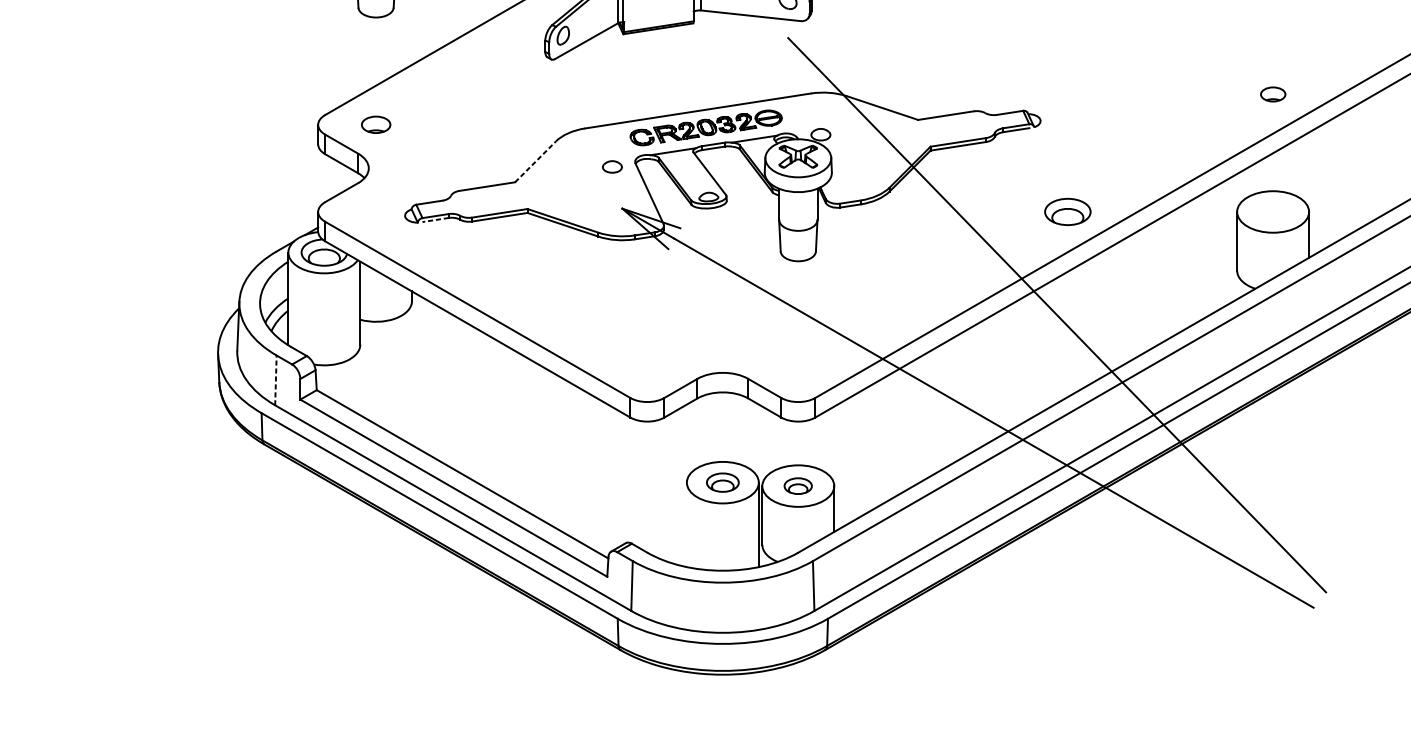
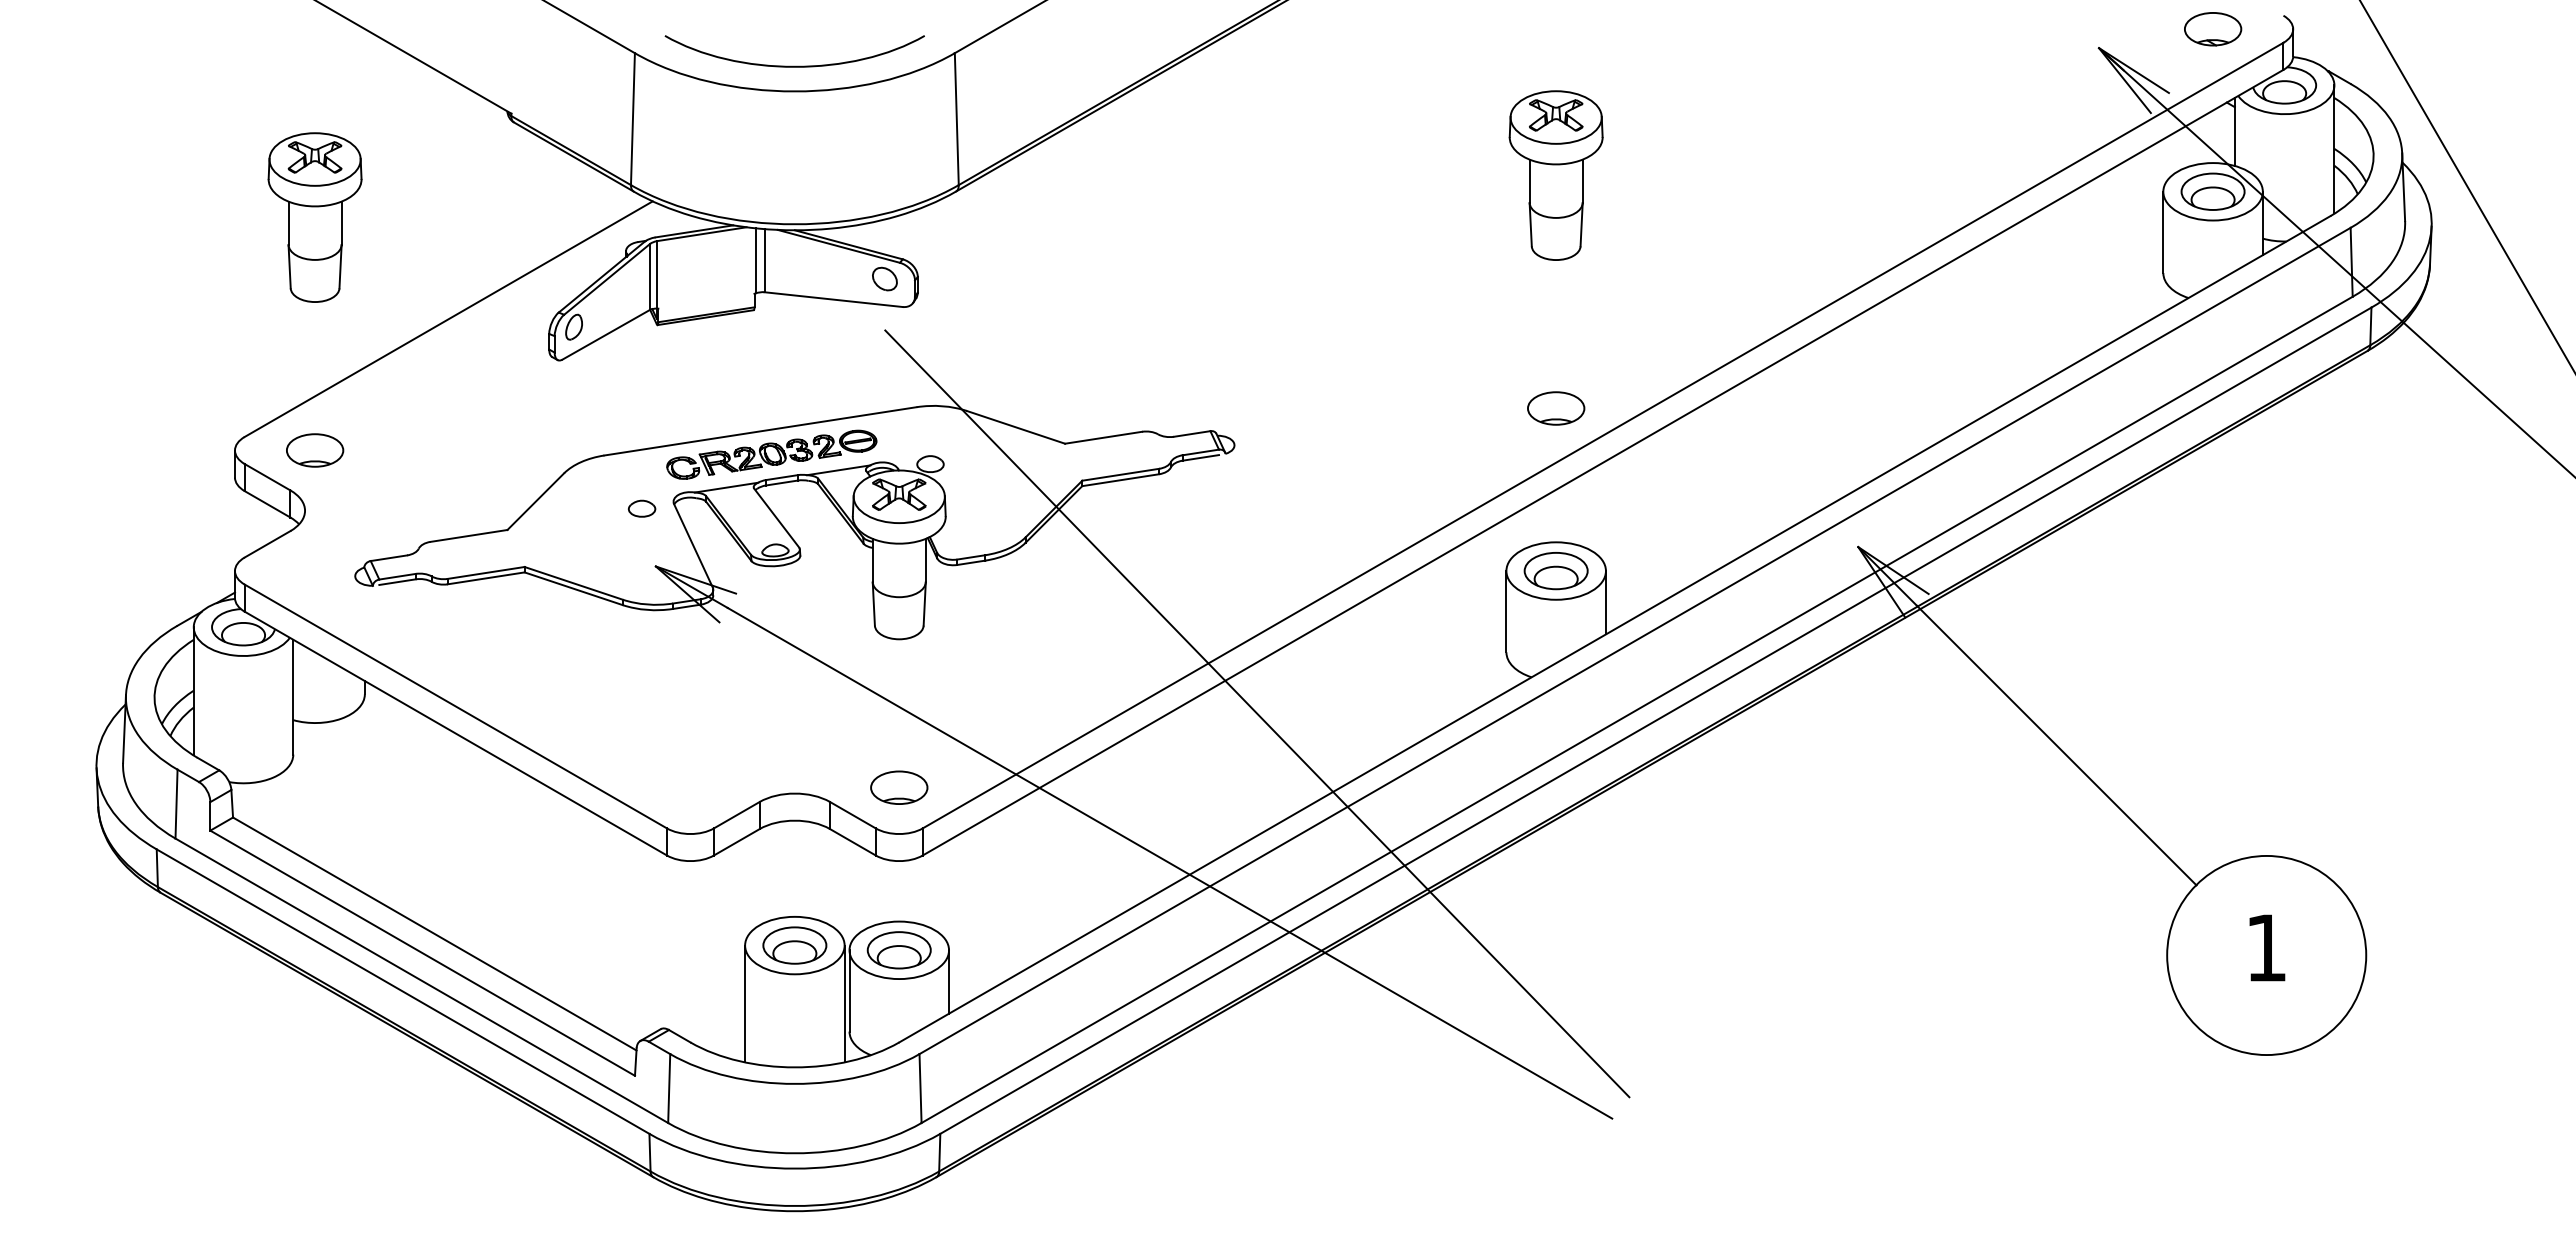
part: (1273, 94) -> (1556, 408), size x1.67
part: (376, 124) -> (315, 450), size x1.43
line: (536, 161) -> (536, 501), dashed -> solid
part: (1067, 212) -> (1555, 571), moved
line: (435, 220) -> (397, 582), dashed -> solid
part: (798, 368) -> (899, 787), added
line: (275, 379) -> (176, 803), dashed -> solid
part: (722, 482) -> (794, 945), size x1.43
part: (797, 486) -> (898, 950), size x1.67
line: (687, 524) -> (745, 1003), added

